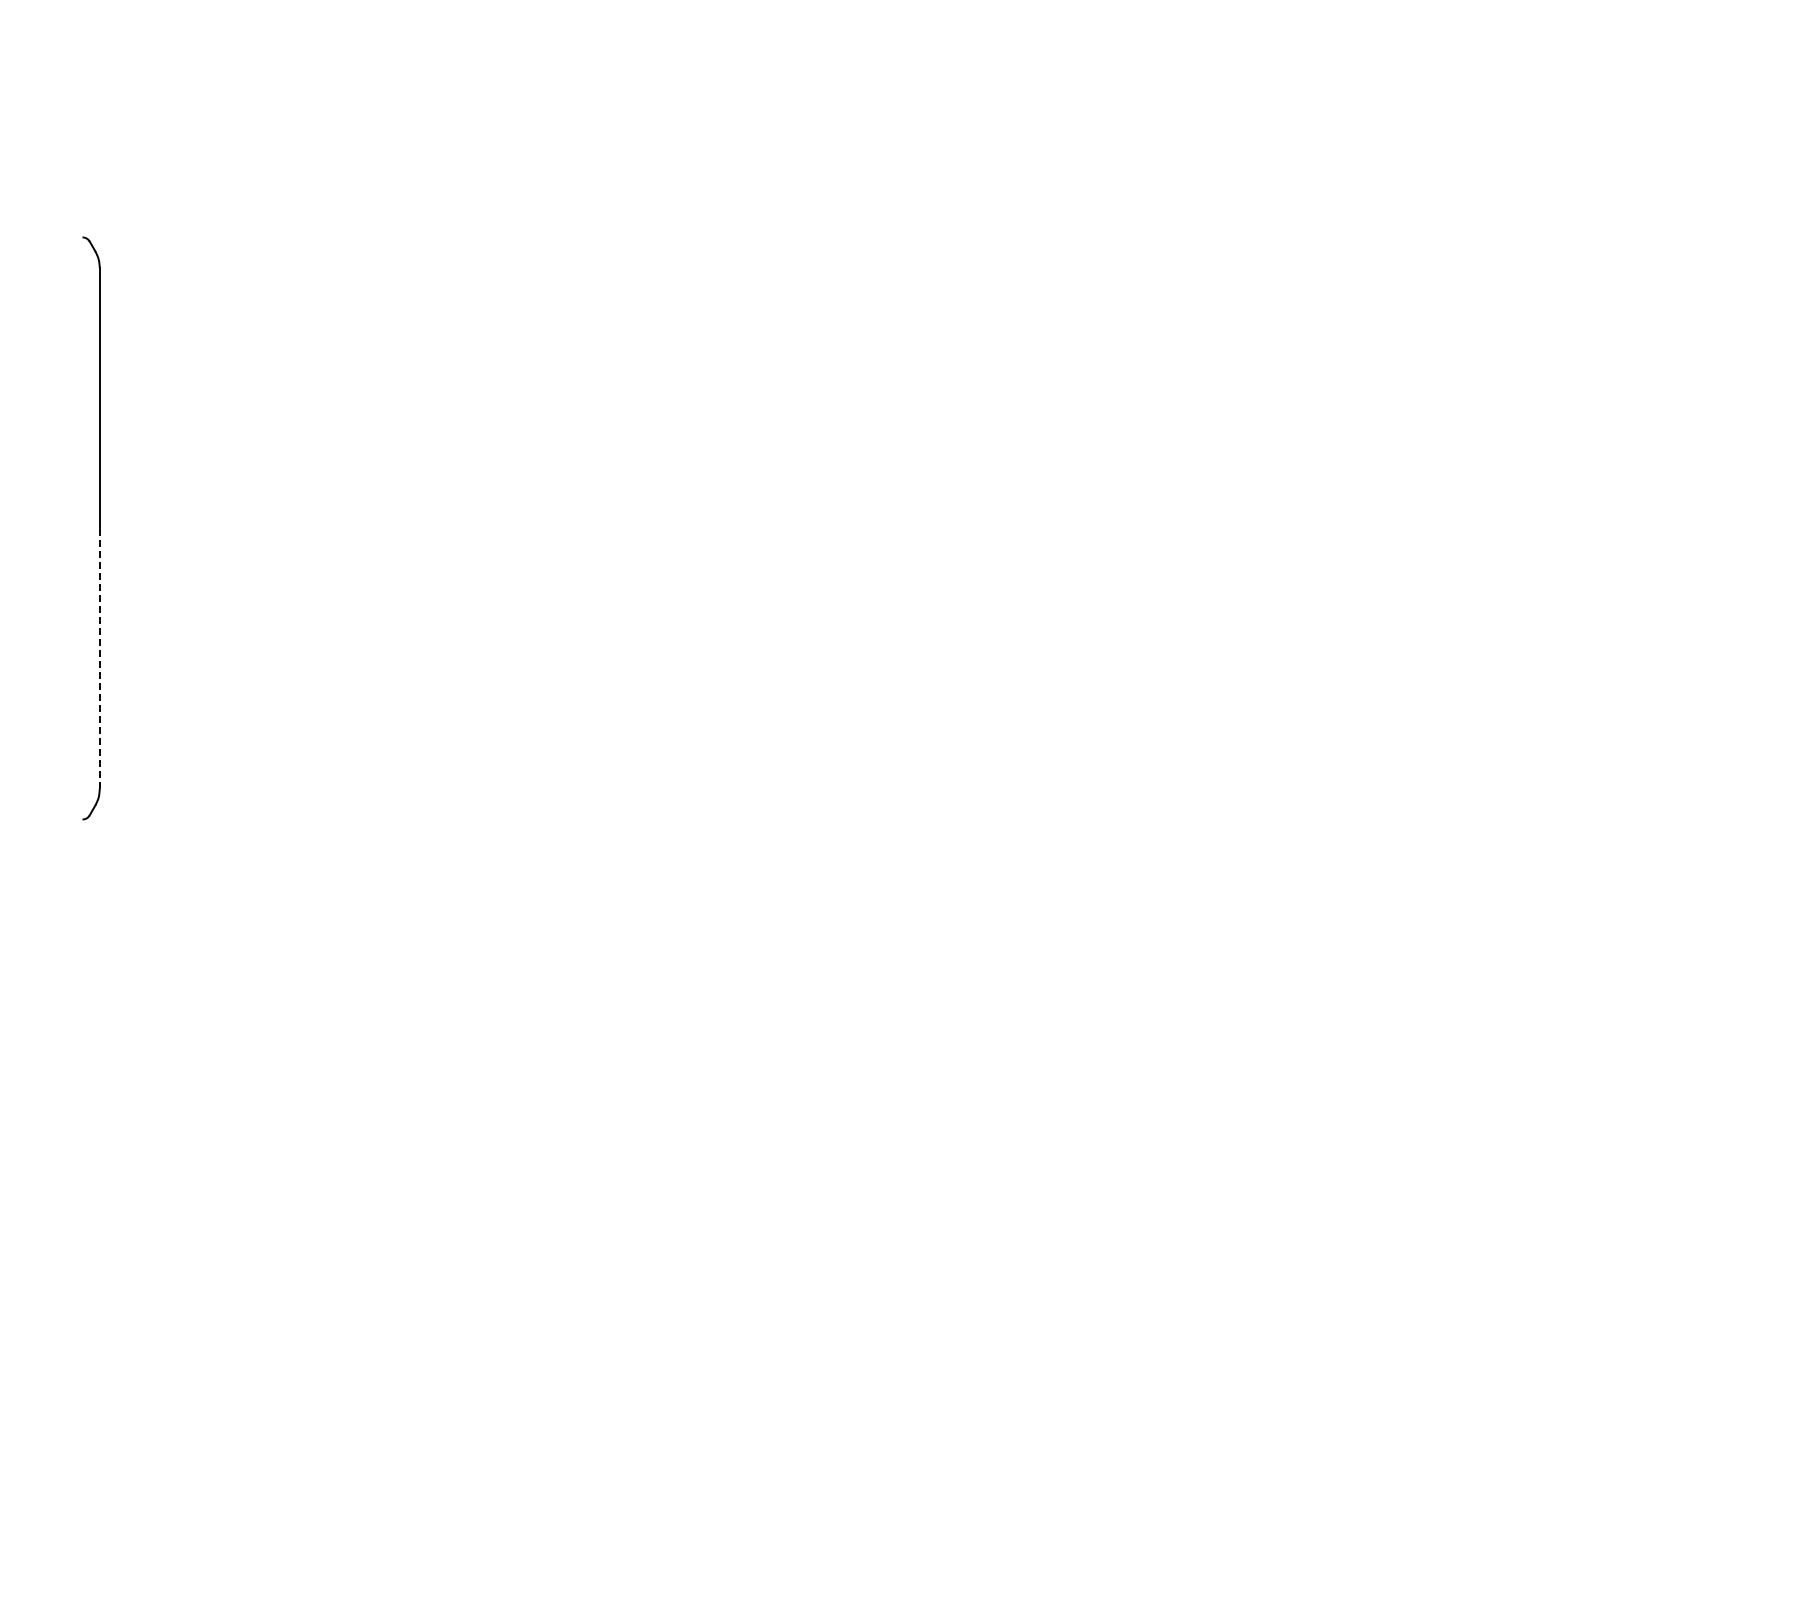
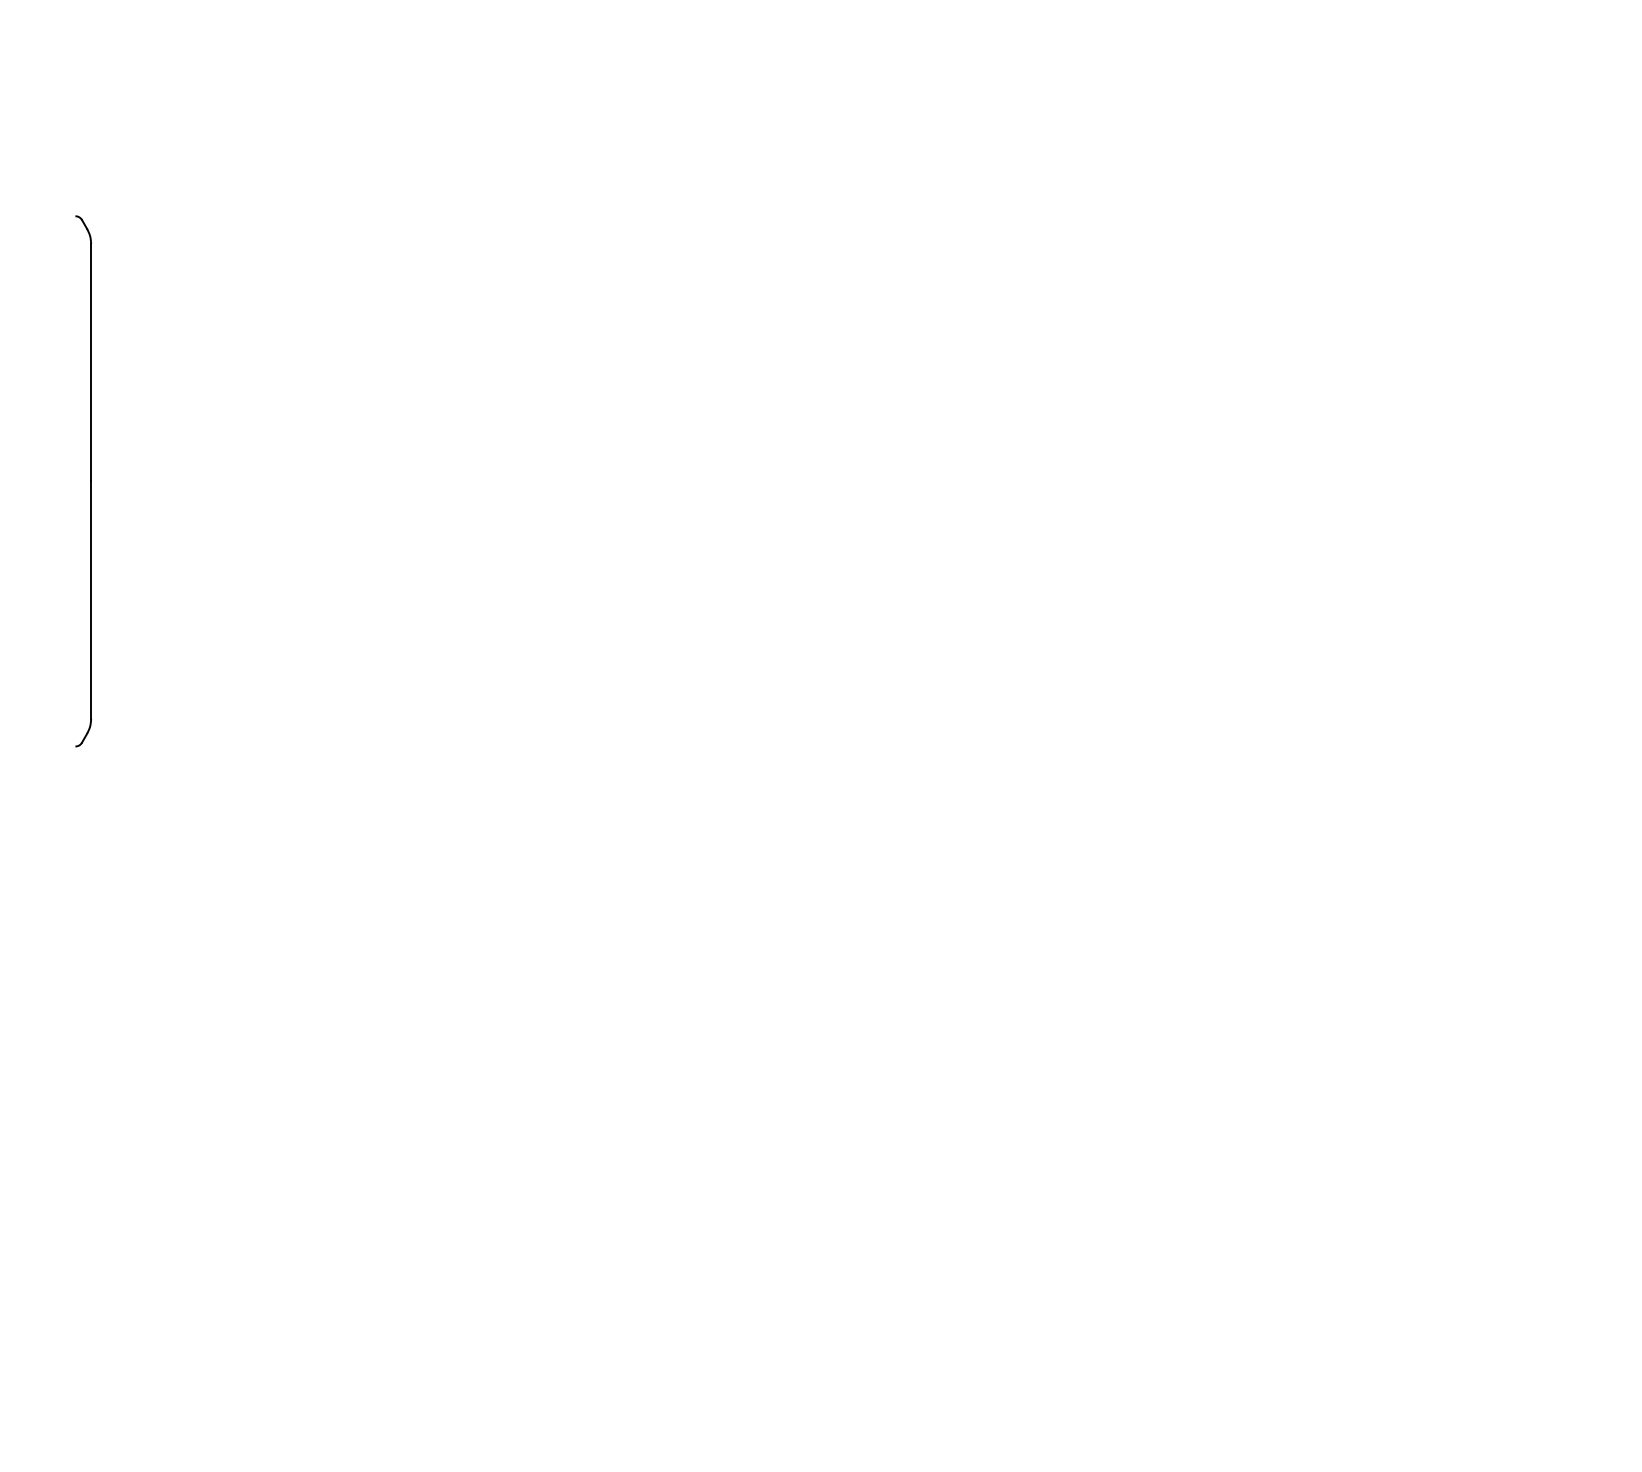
line: (99, 658) -> (90, 599), dashed -> solid

